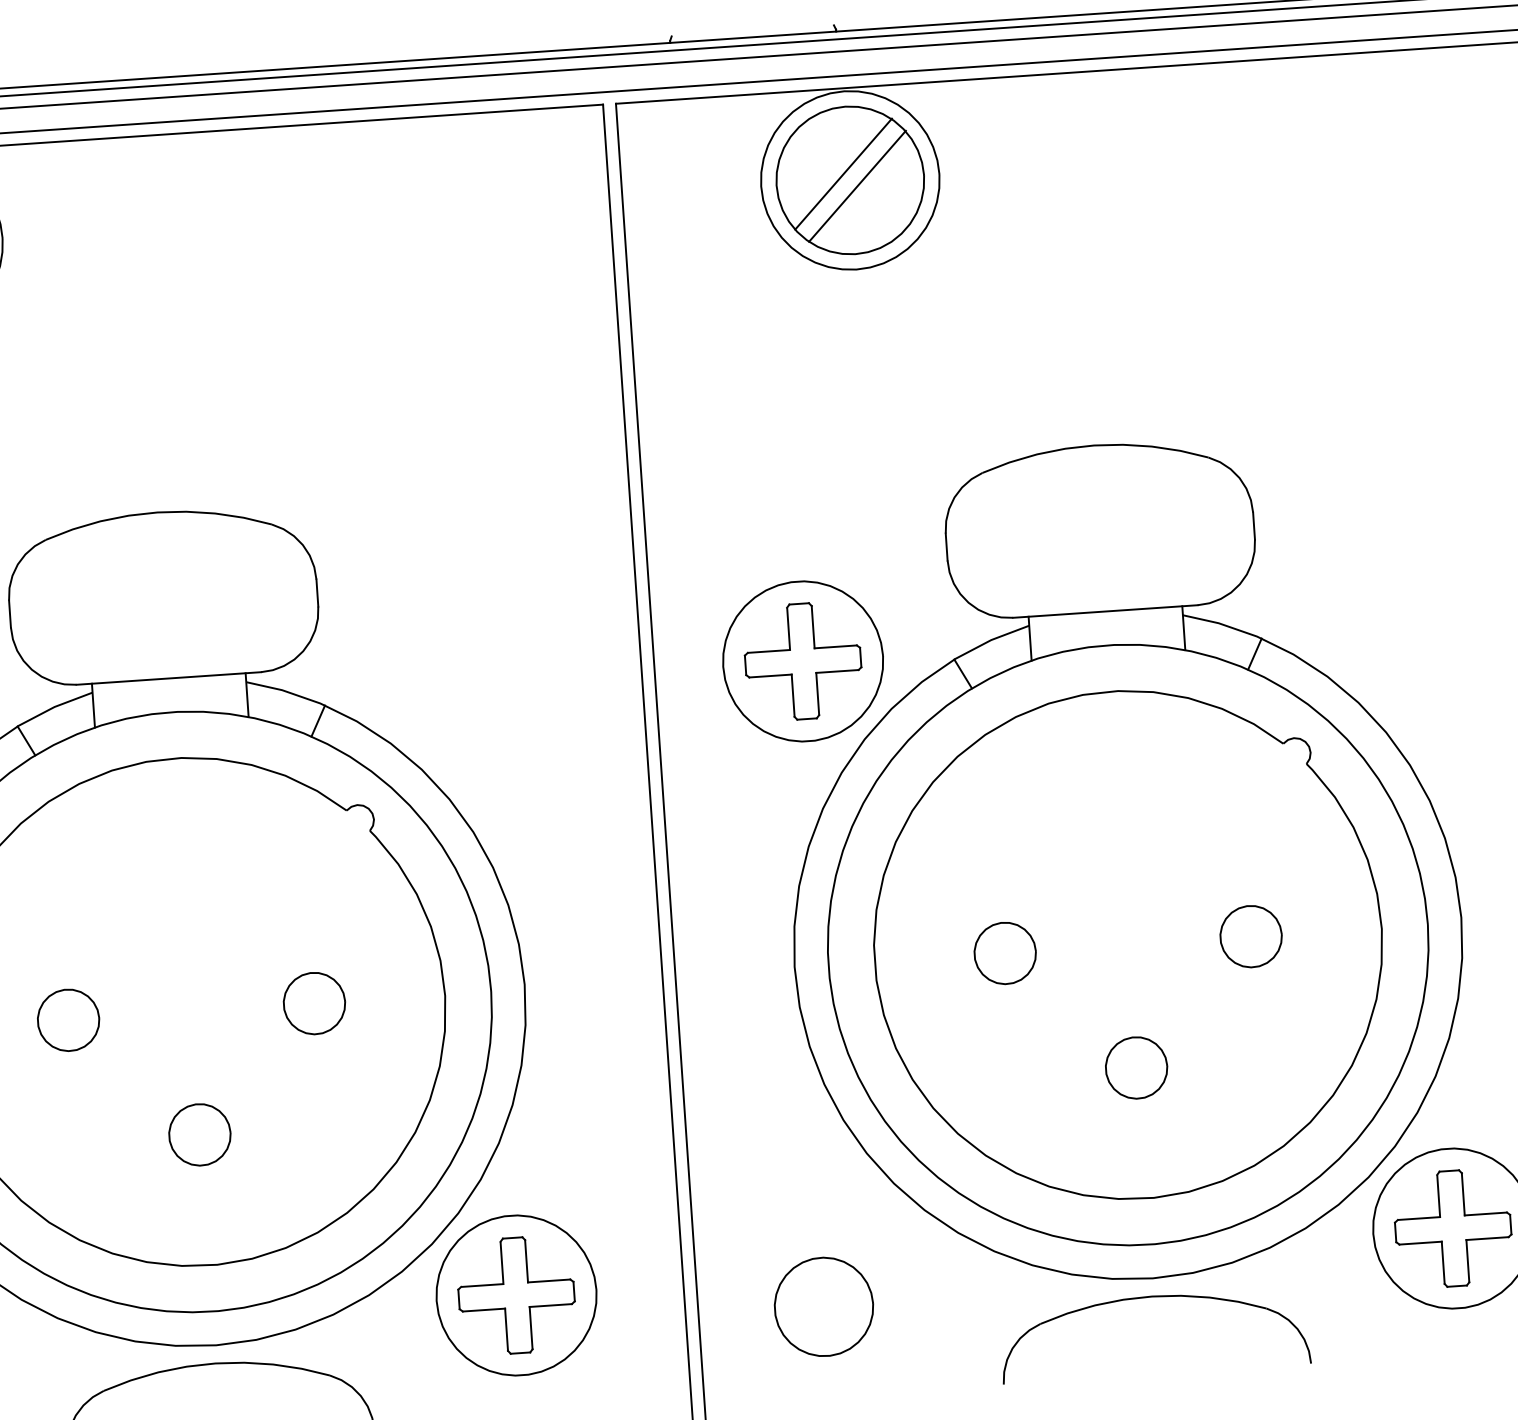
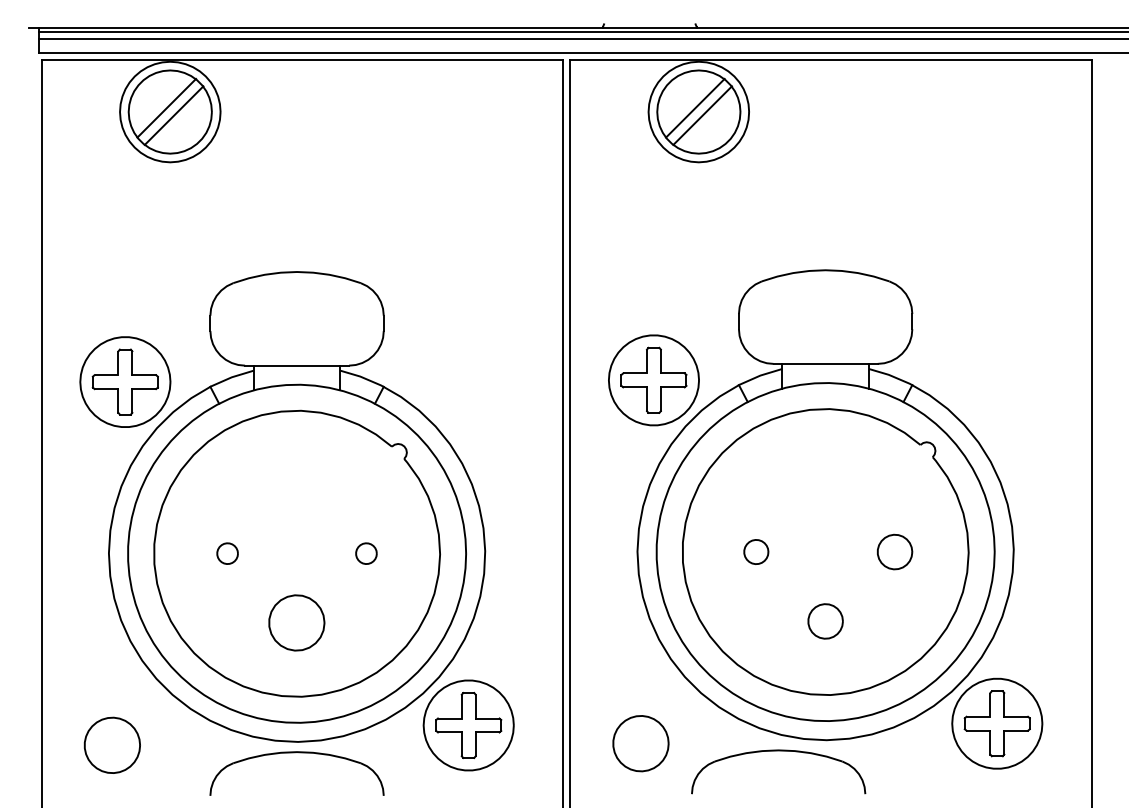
part: (1005, 952) -> (756, 551), size x0.7
part: (314, 1003) -> (366, 553), size x0.6
part: (68, 1019) -> (227, 553), size x0.6
part: (200, 1135) -> (297, 623), size x1.6
part: (1152, 1298) -> (778, 751), moved

